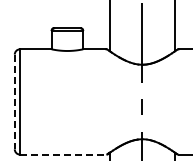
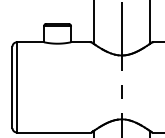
line: (14, 102) -> (12, 87), dashed -> solid
line: (63, 154) -> (54, 132), dashed -> solid

